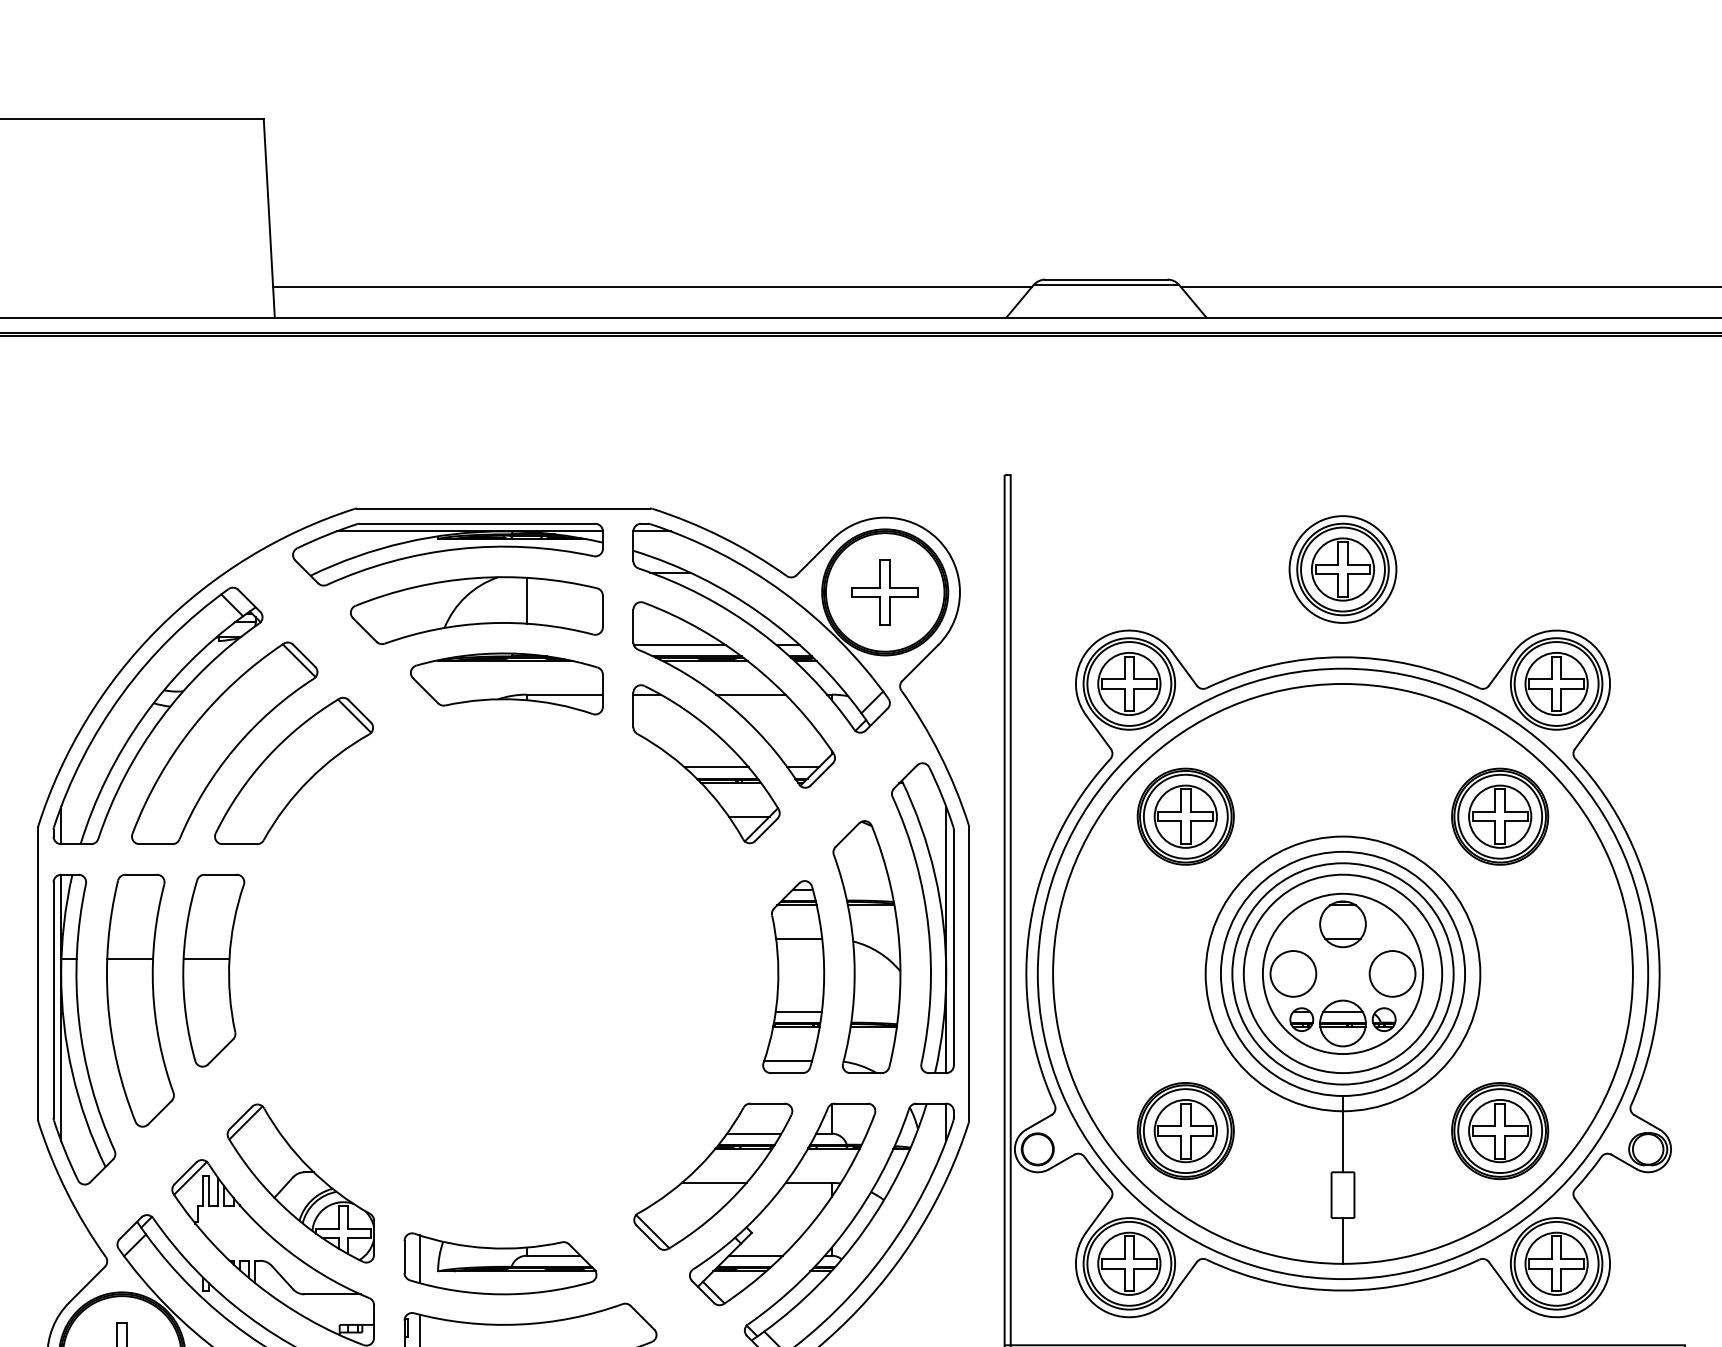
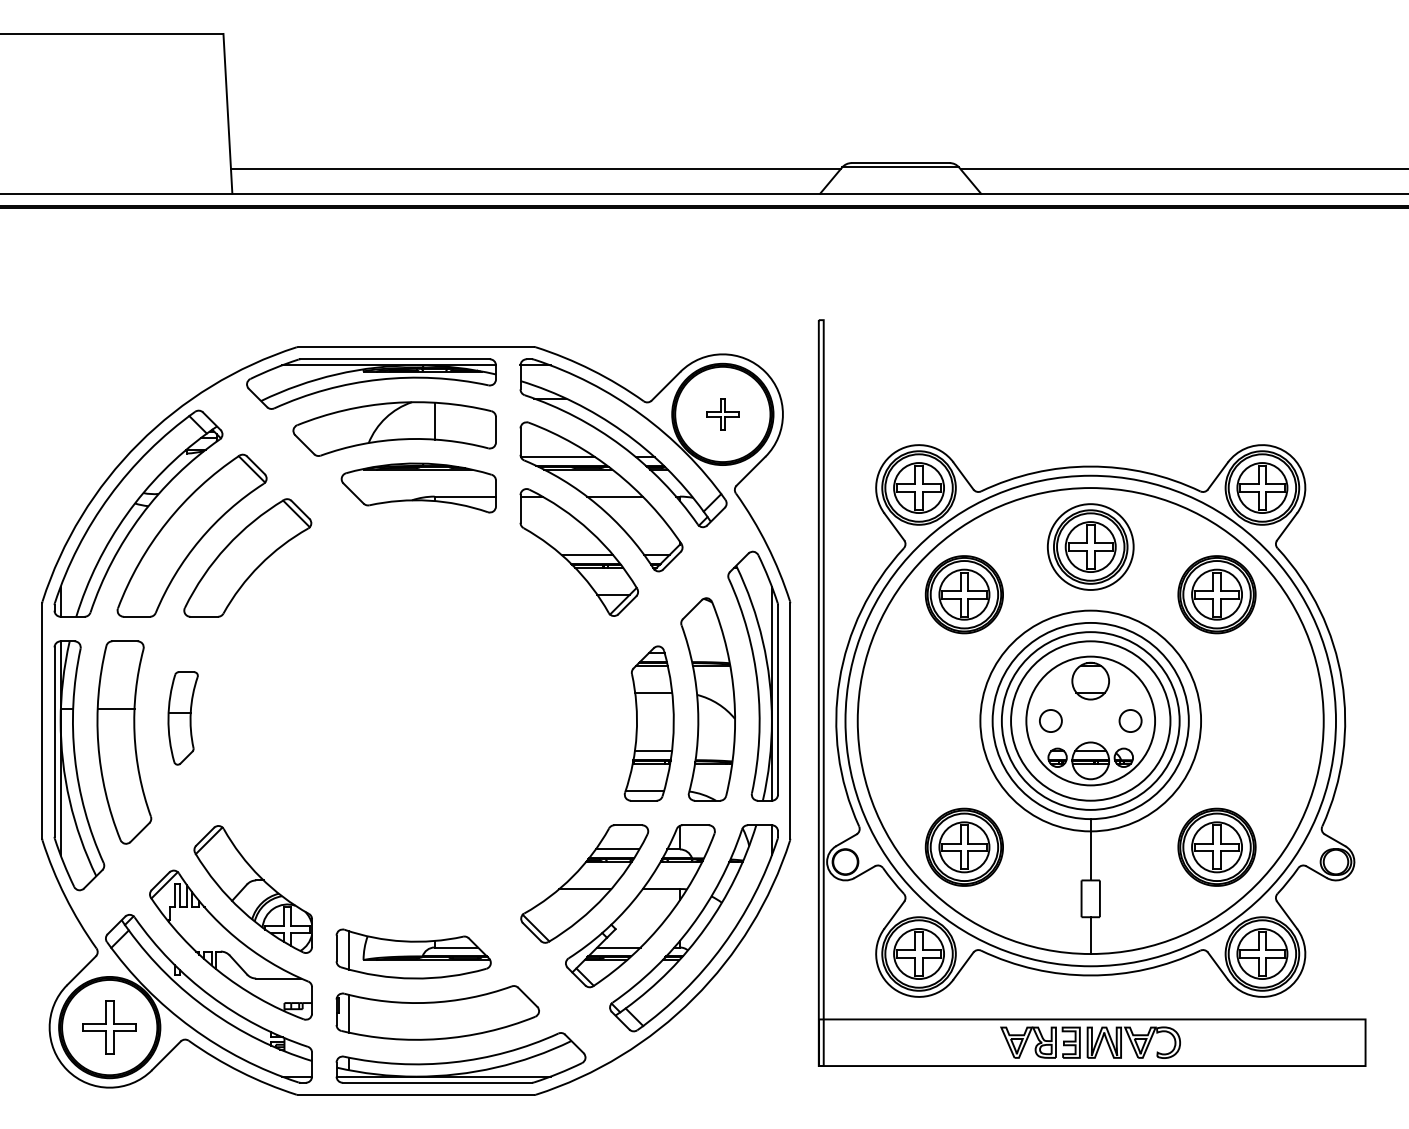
part: (1342, 568) -> (1090, 546), moved
part: (884, 592) -> (722, 414), size x0.6
part: (212, 970) -> (182, 718), size x0.6
circle: (1292, 973) -> (1050, 720), size x0.6
circle: (1392, 973) -> (1130, 720), size x0.6

